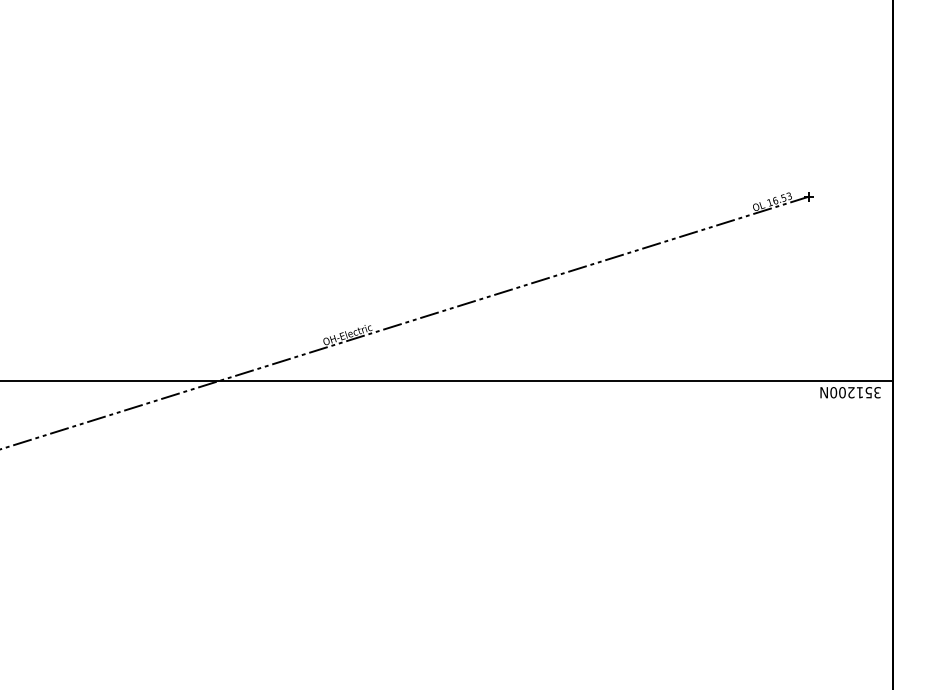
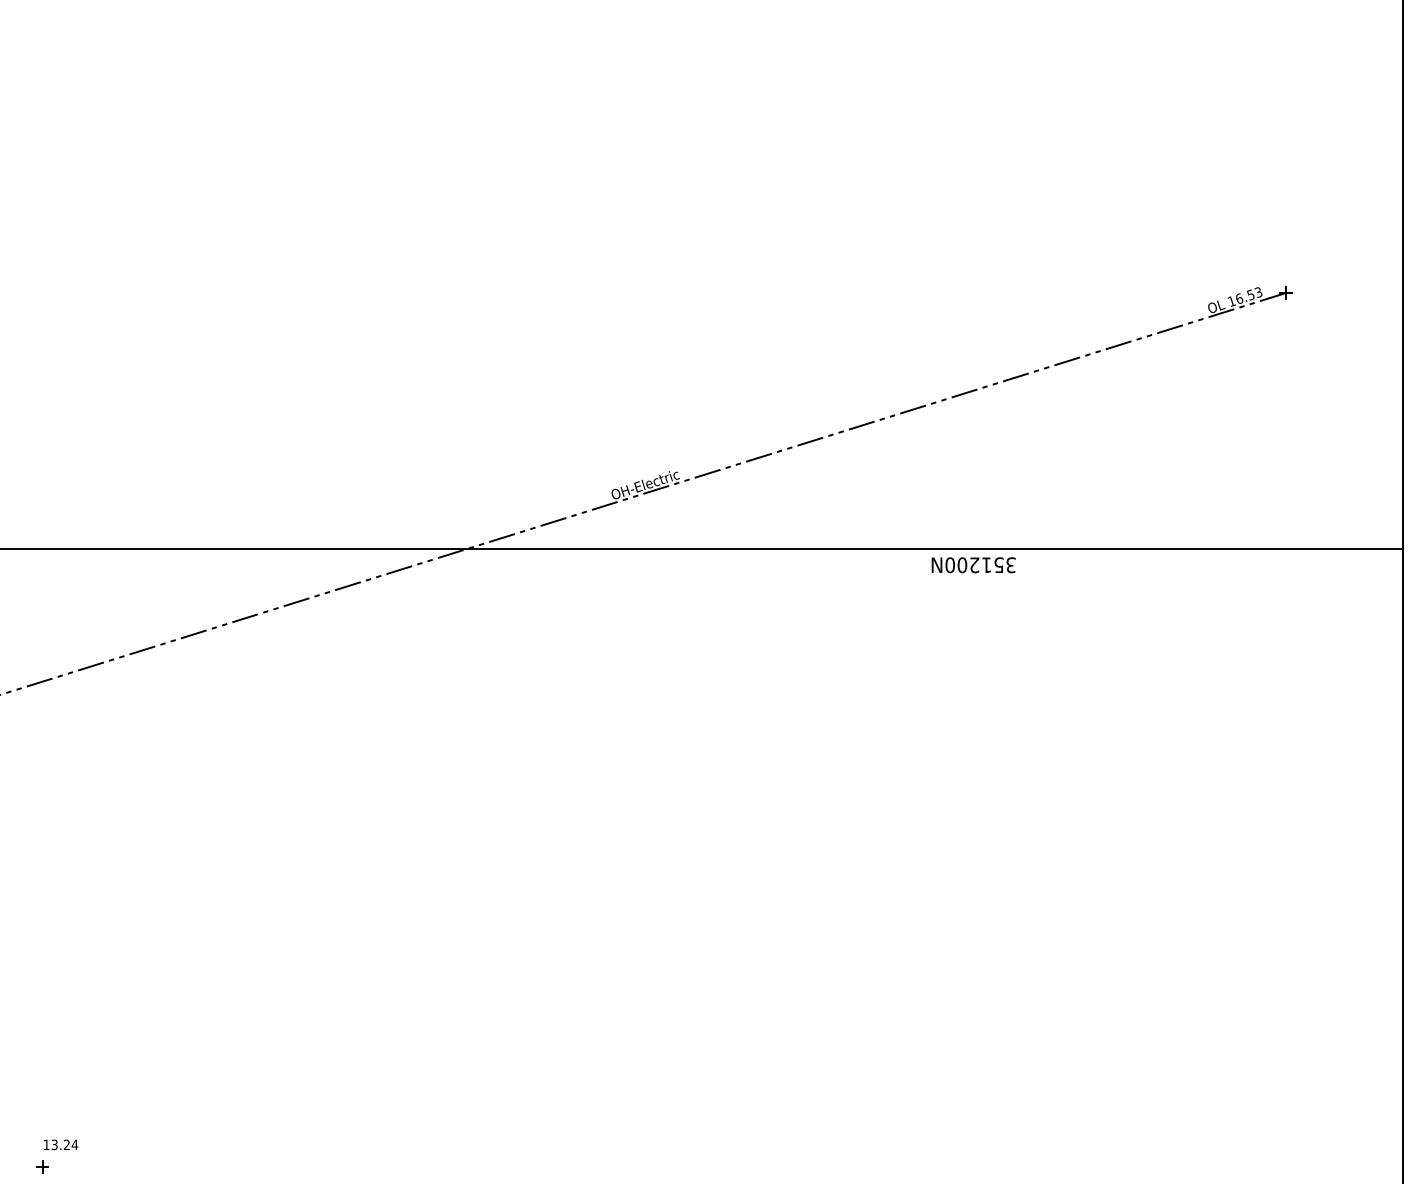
text: (850, 392) -> (973, 565), moved

